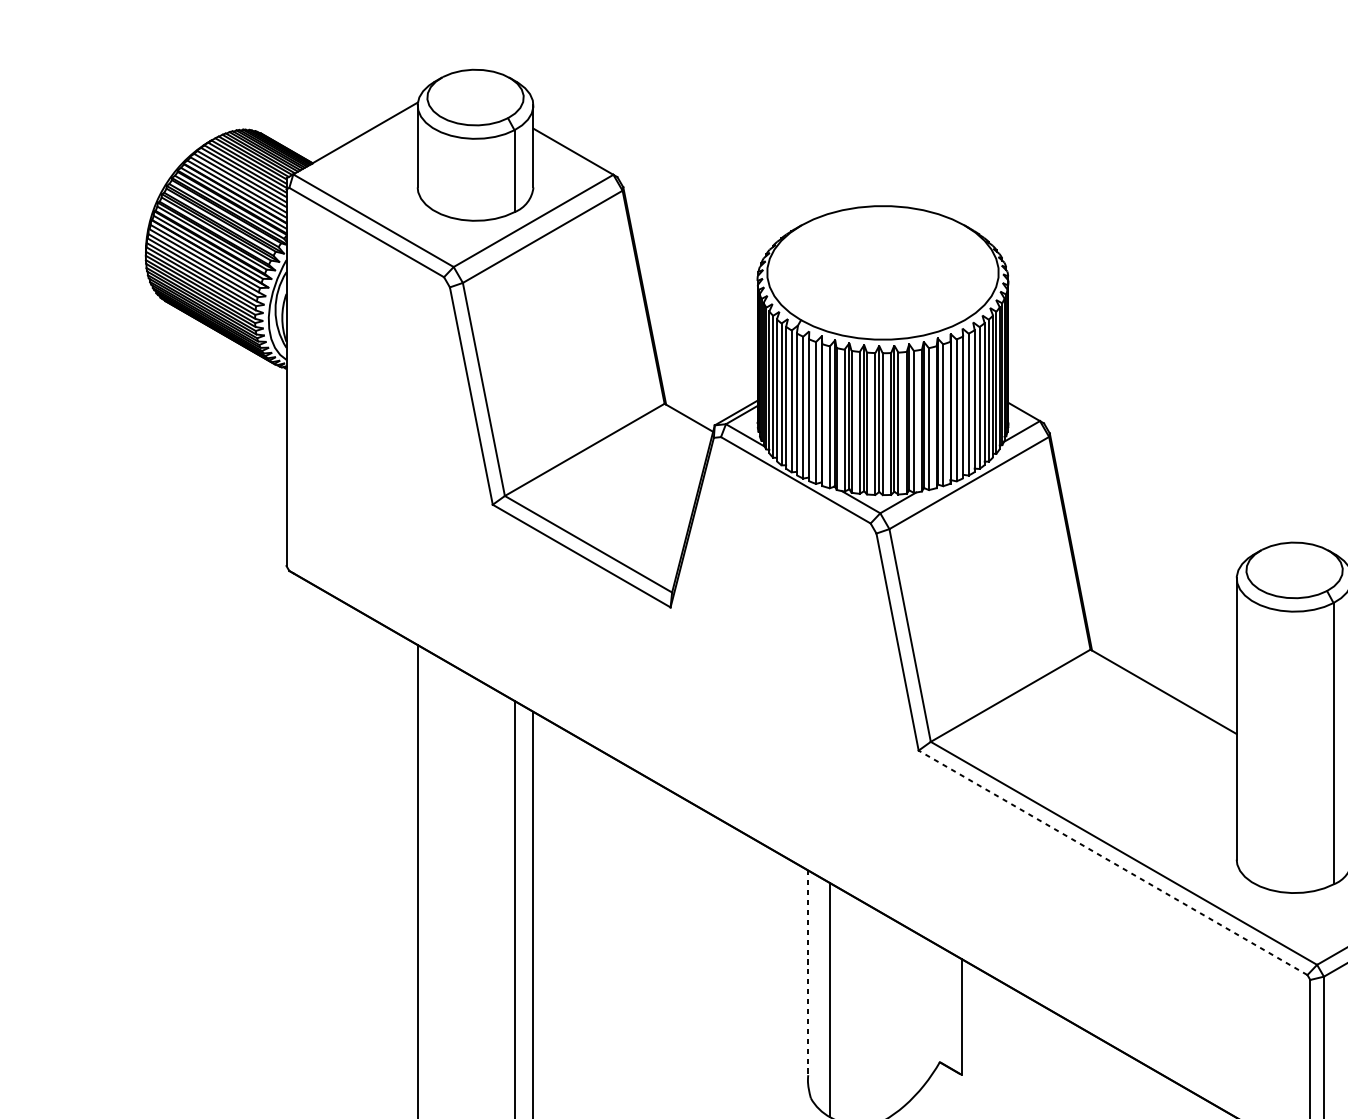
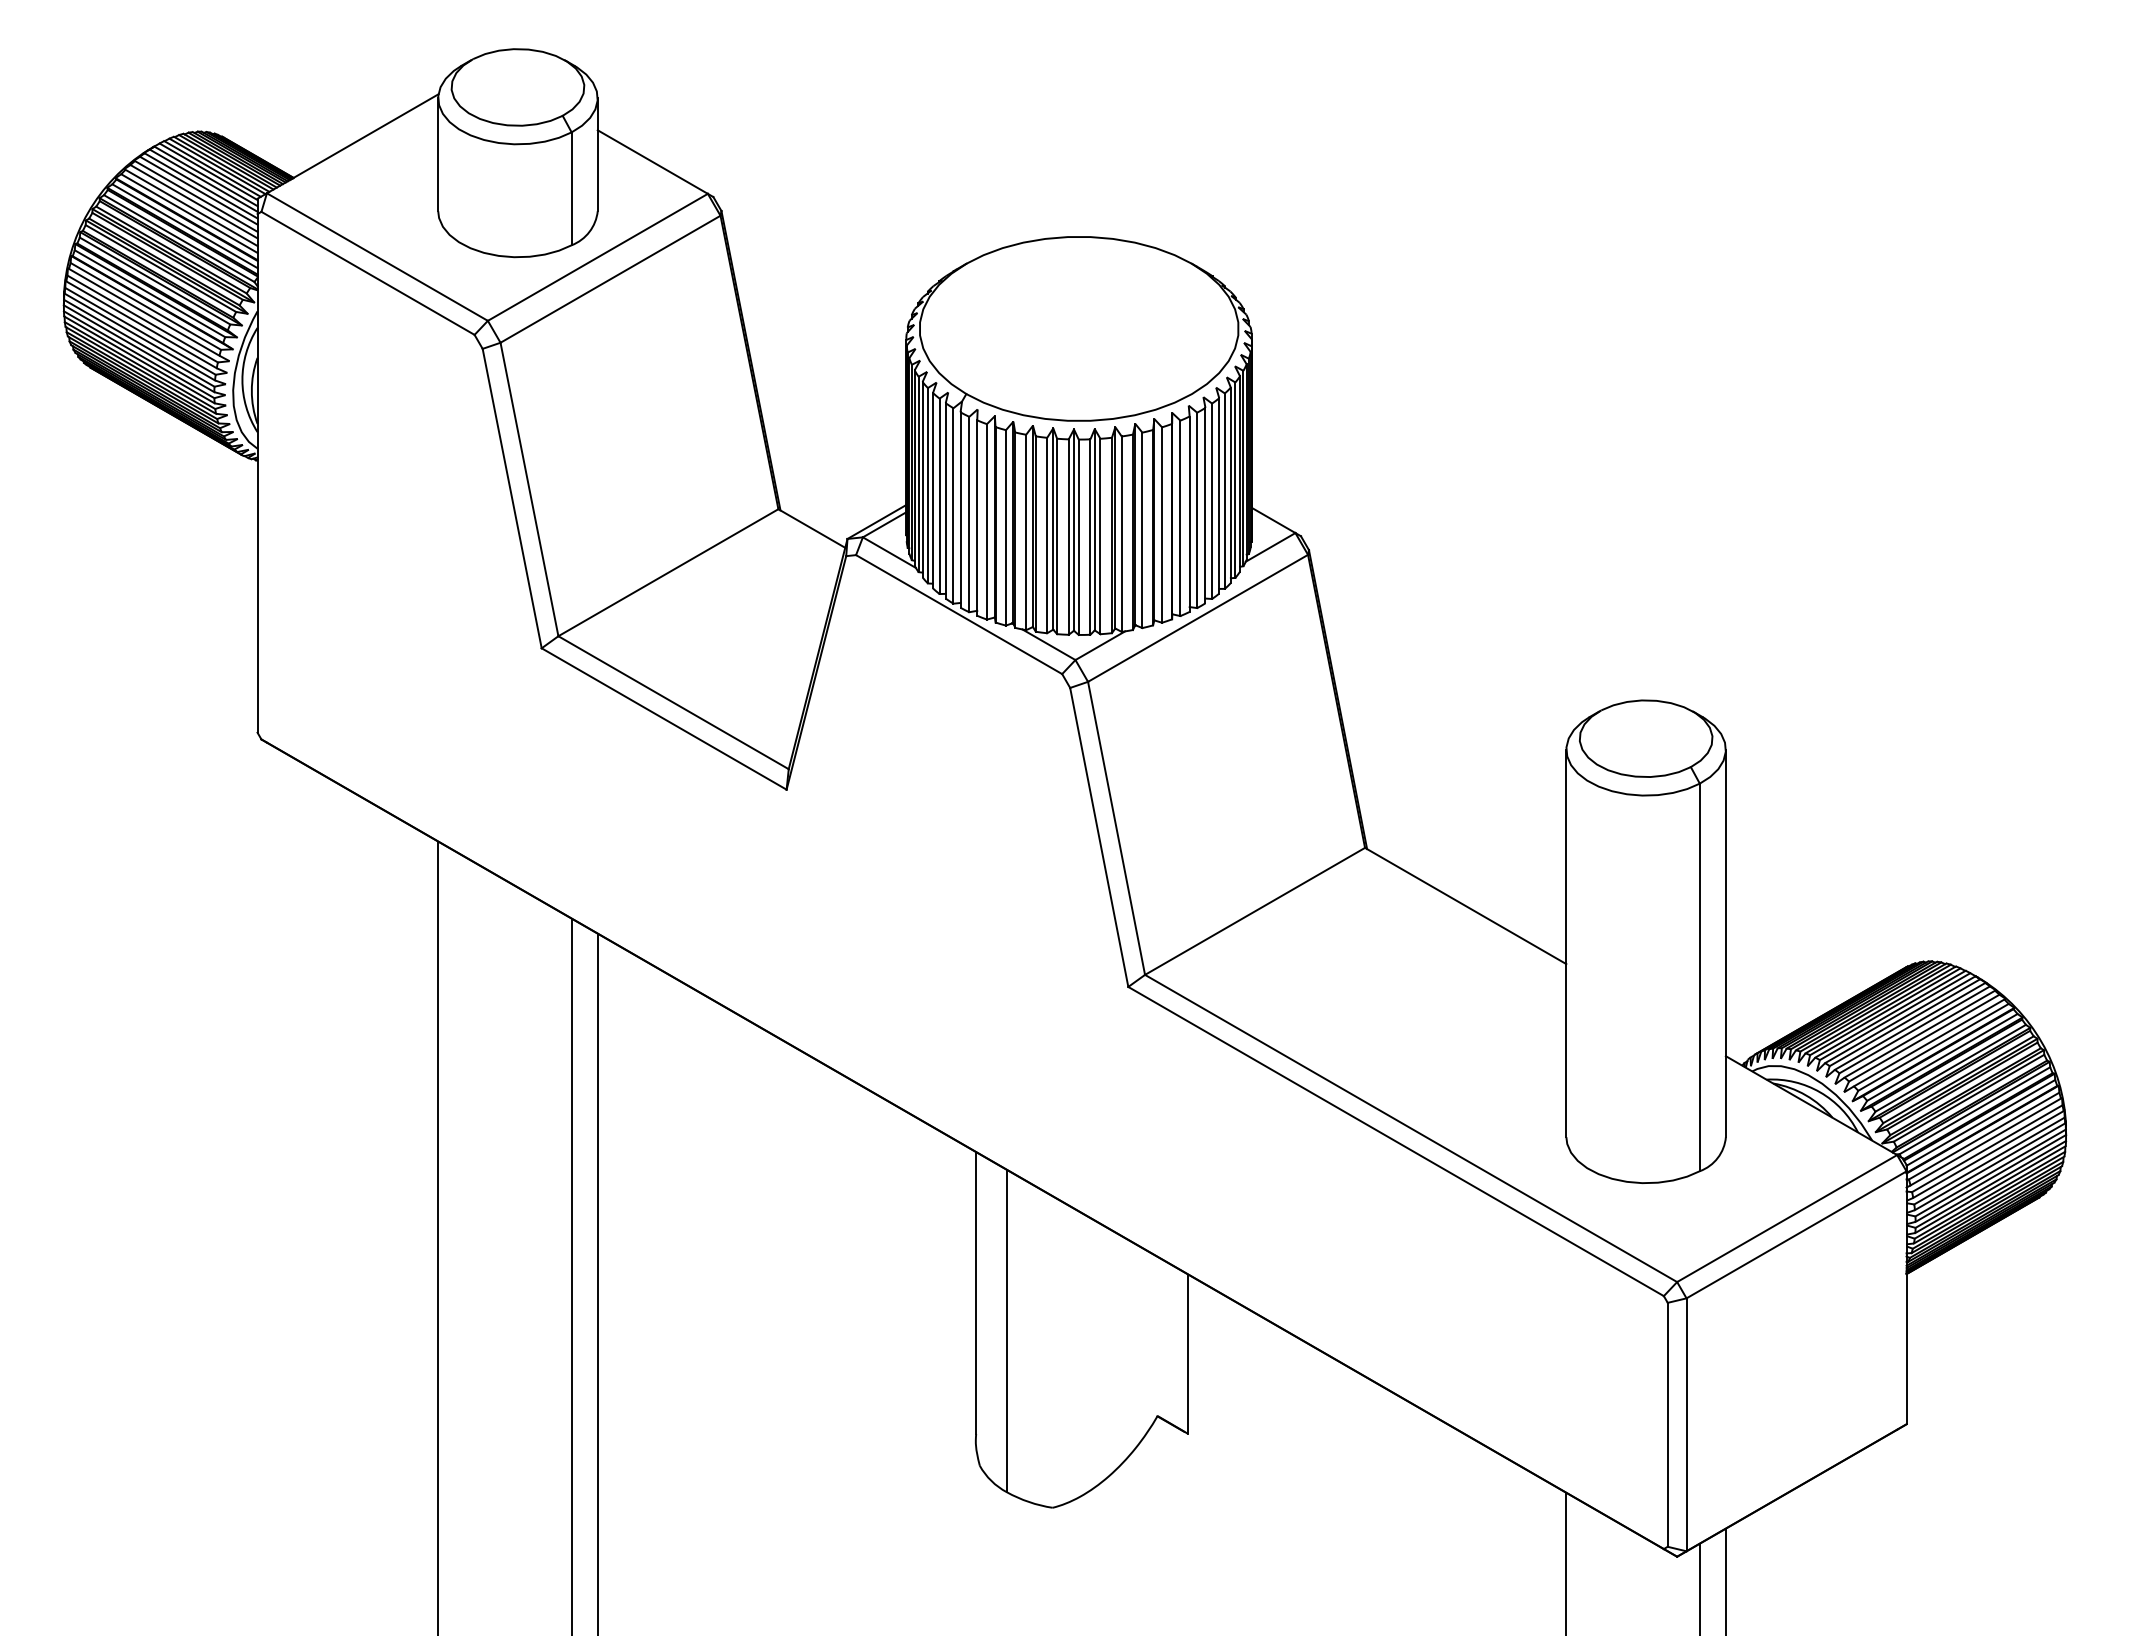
line: (1112, 862) -> (1395, 1141), dashed -> solid
line: (807, 973) -> (975, 1293), dashed -> solid

